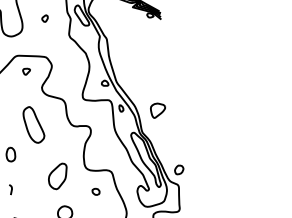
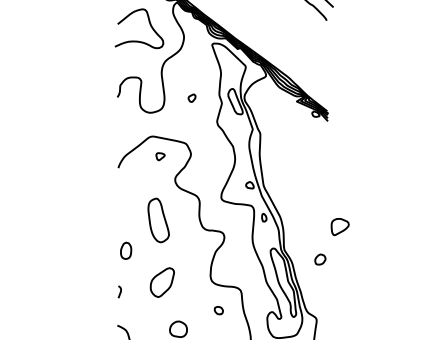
part: (157, 110) -> (339, 227), moved
part: (179, 169) -> (320, 259), moved
part: (57, 176) -> (161, 282), moved

